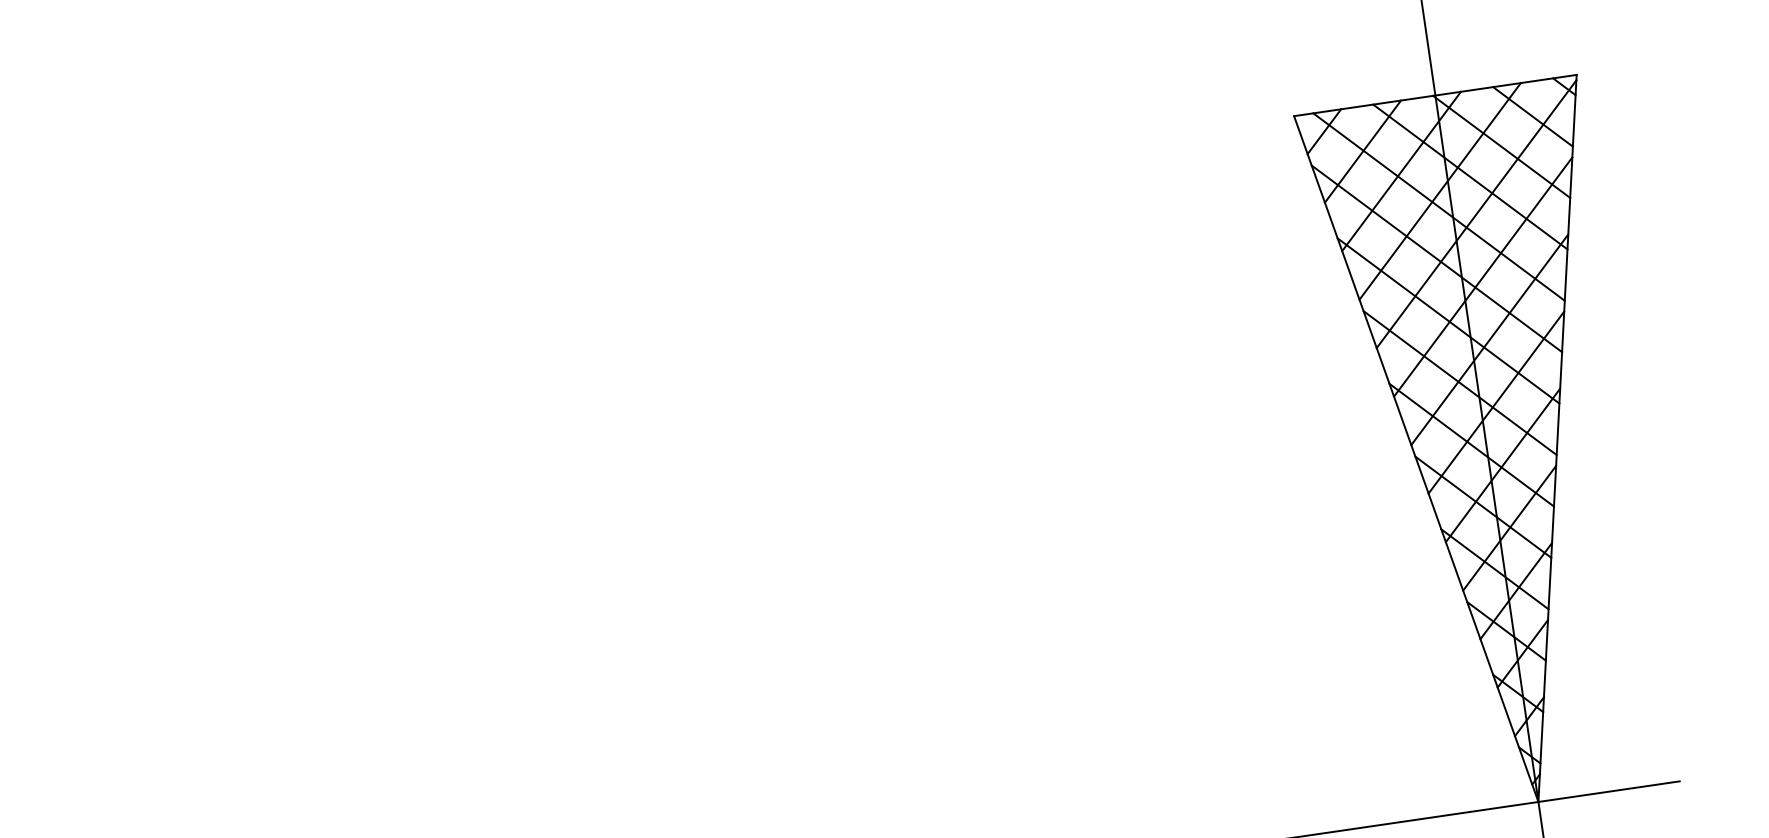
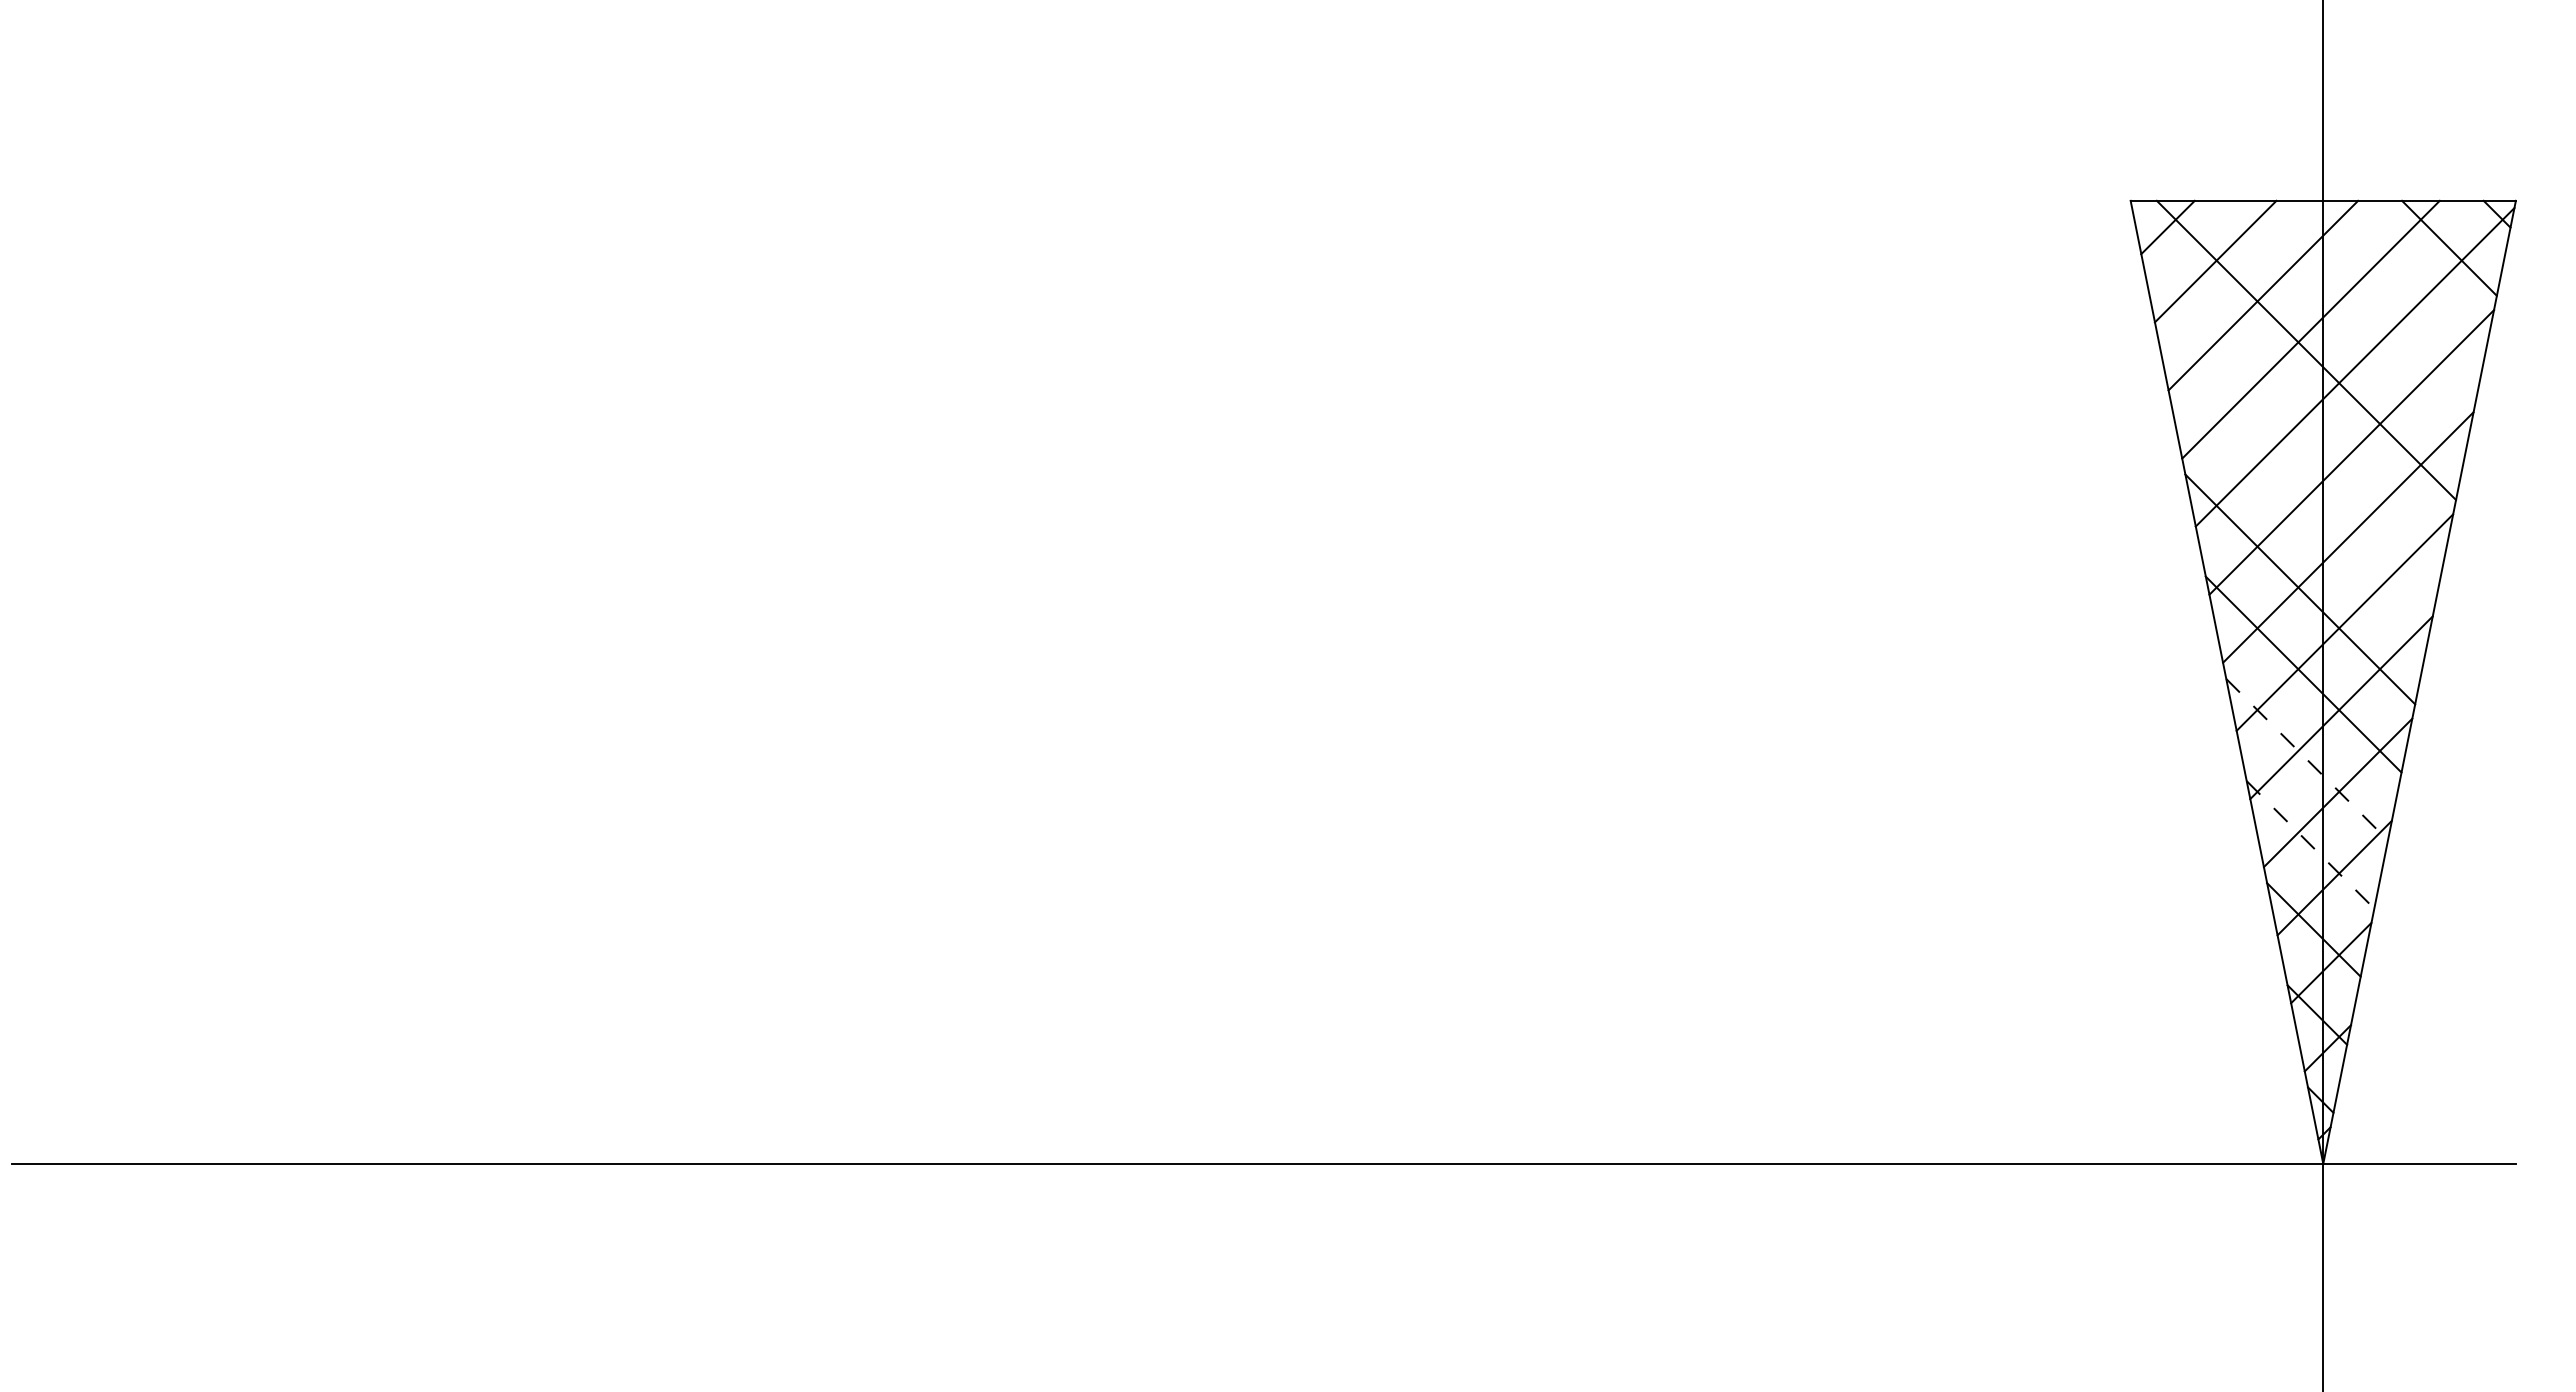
line: (1501, 146) -> (2401, 281), removed
line: (1469, 176) -> (2353, 315), removed
line: (1436, 259) -> (2293, 419), removed
line: (1448, 321) -> (2296, 504), removed
line: (1483, 507) -> (2307, 760), solid -> dashed
line: (1495, 569) -> (2310, 845), solid -> dashed

